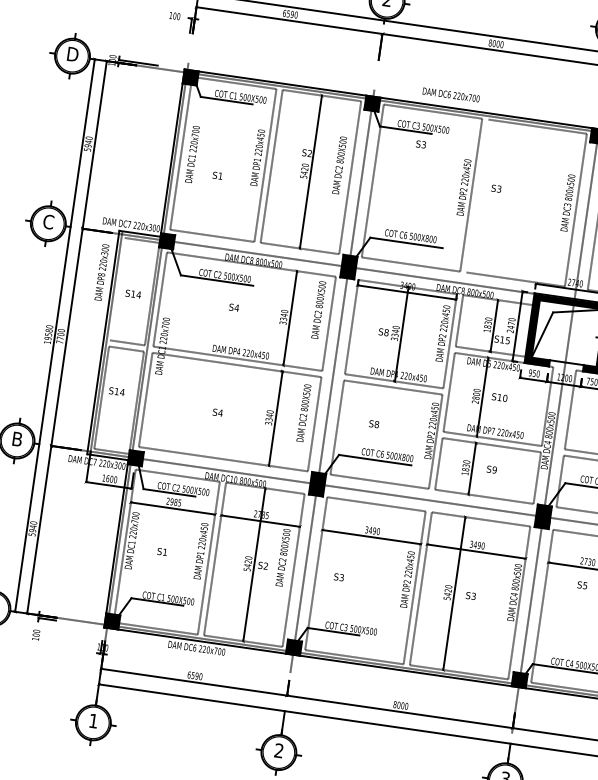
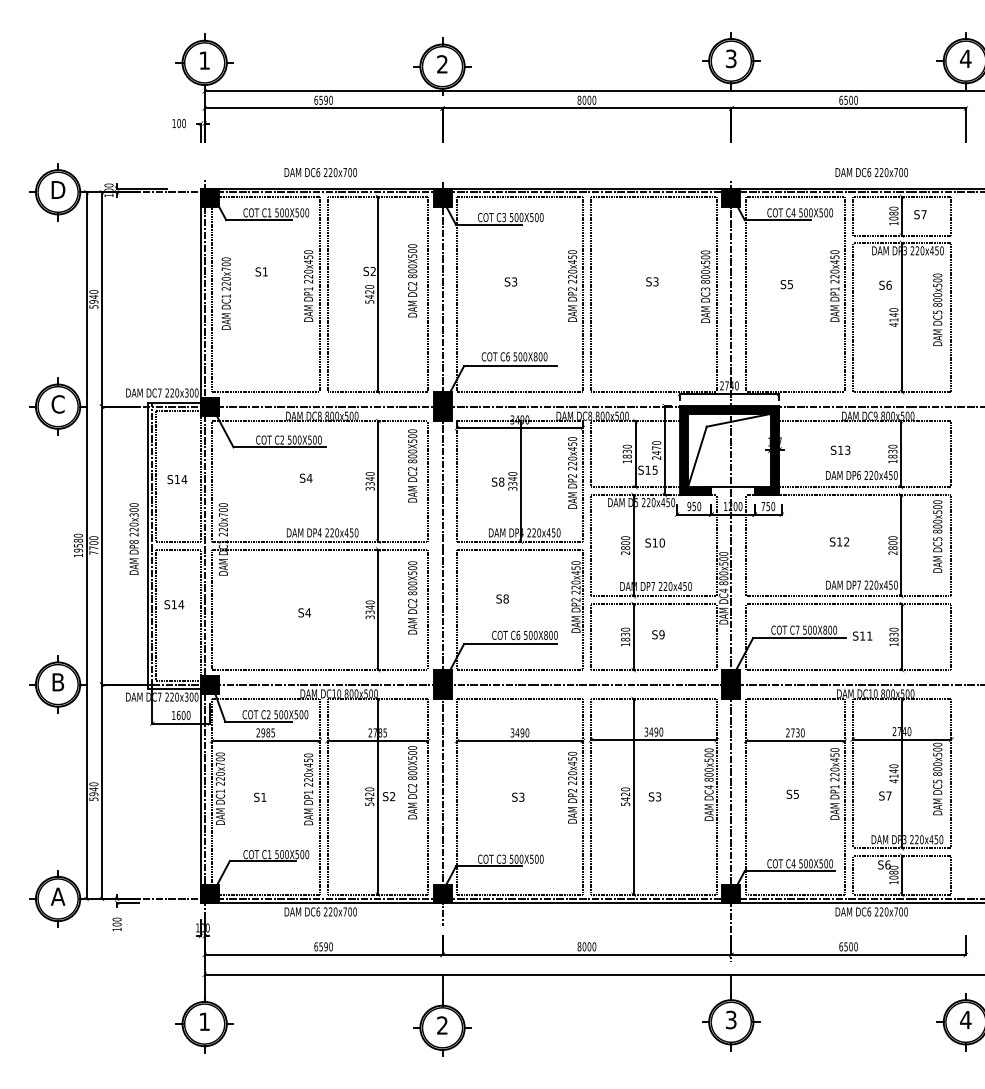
text: (451, 94) -> (320, 172), moved
text: (420, 144) -> (510, 281), moved
text: (217, 175) -> (261, 271), moved
text: (496, 188) -> (652, 281), moved
line: (477, 196) -> (590, 294), added
text: (101, 271) -> (133, 538), moved
line: (117, 288) -> (156, 475), added
text: (339, 576) -> (518, 796), moved
text: (582, 584) -> (792, 793), moved

